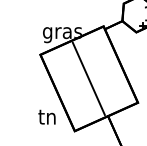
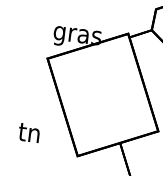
line: (88, 78) -> (102, 94), removed
text: (46, 116) -> (28, 132), moved

